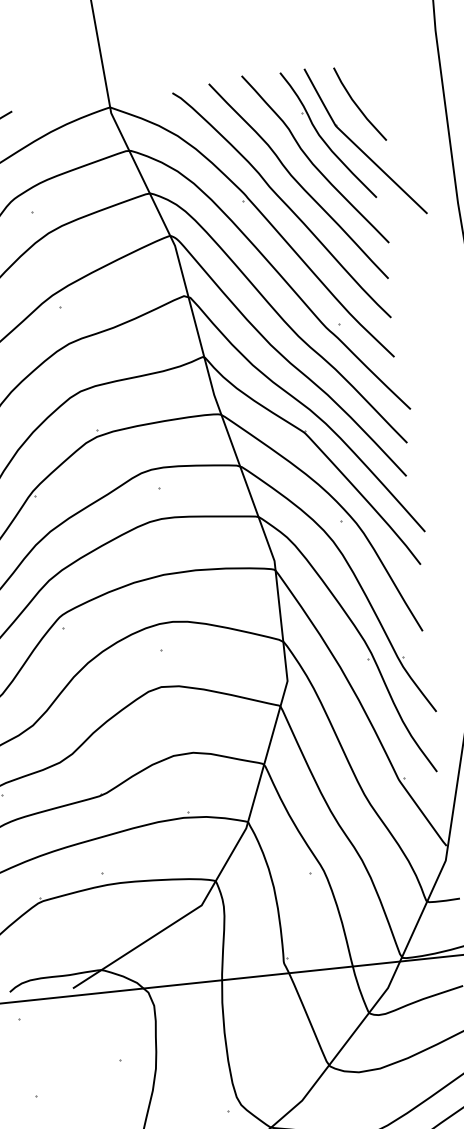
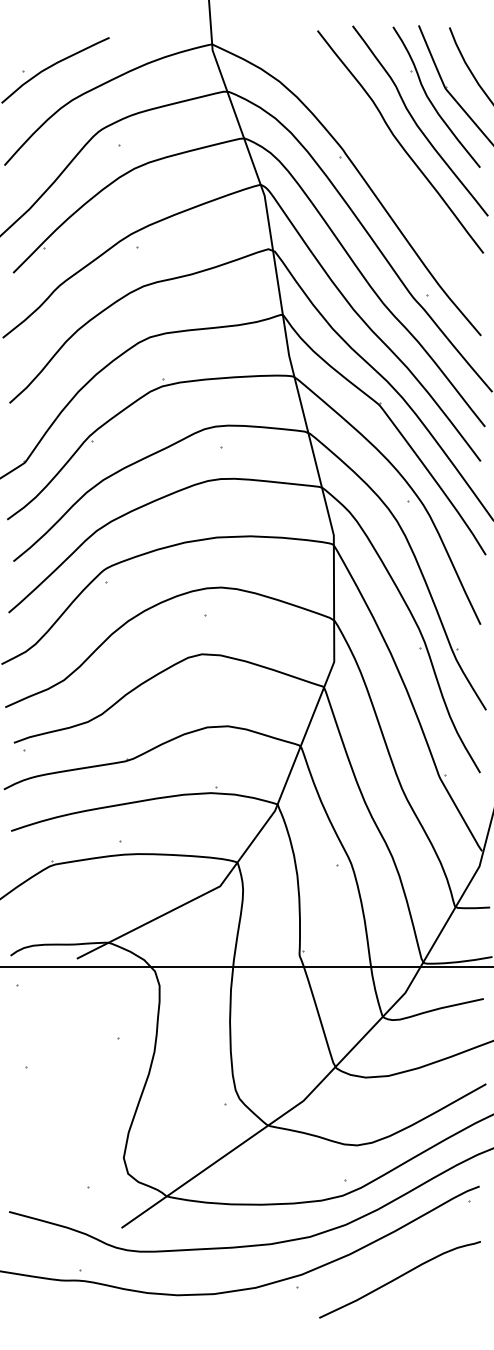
curve: (282, 202) -> (381, 162), removed

